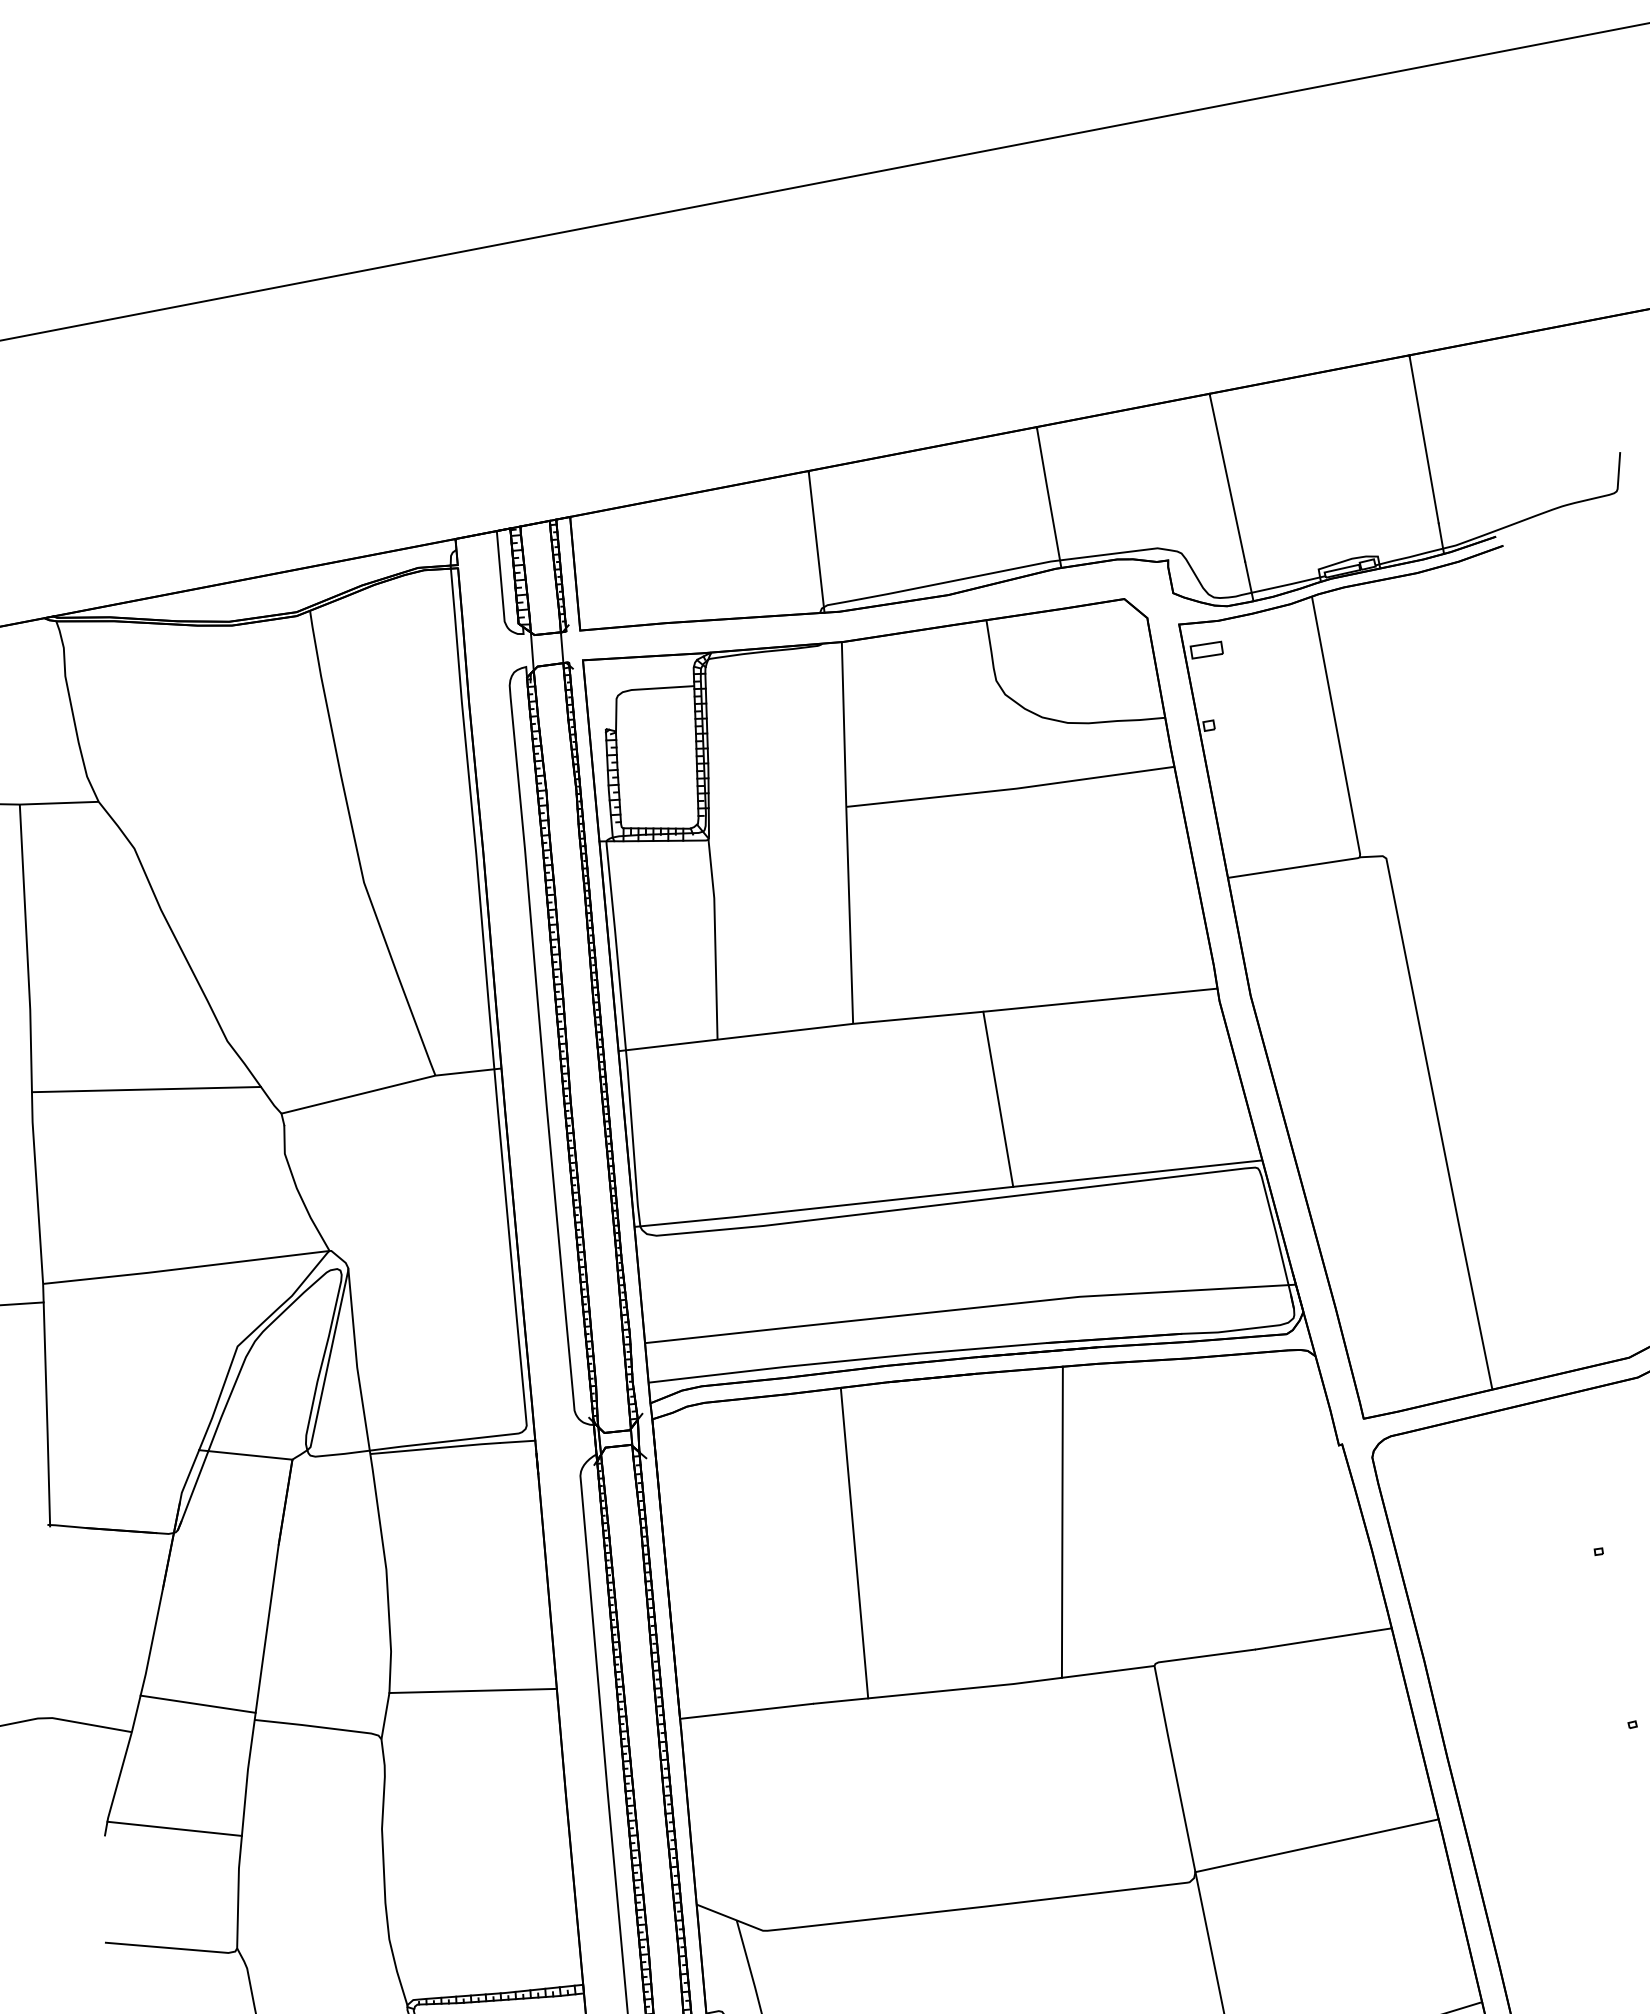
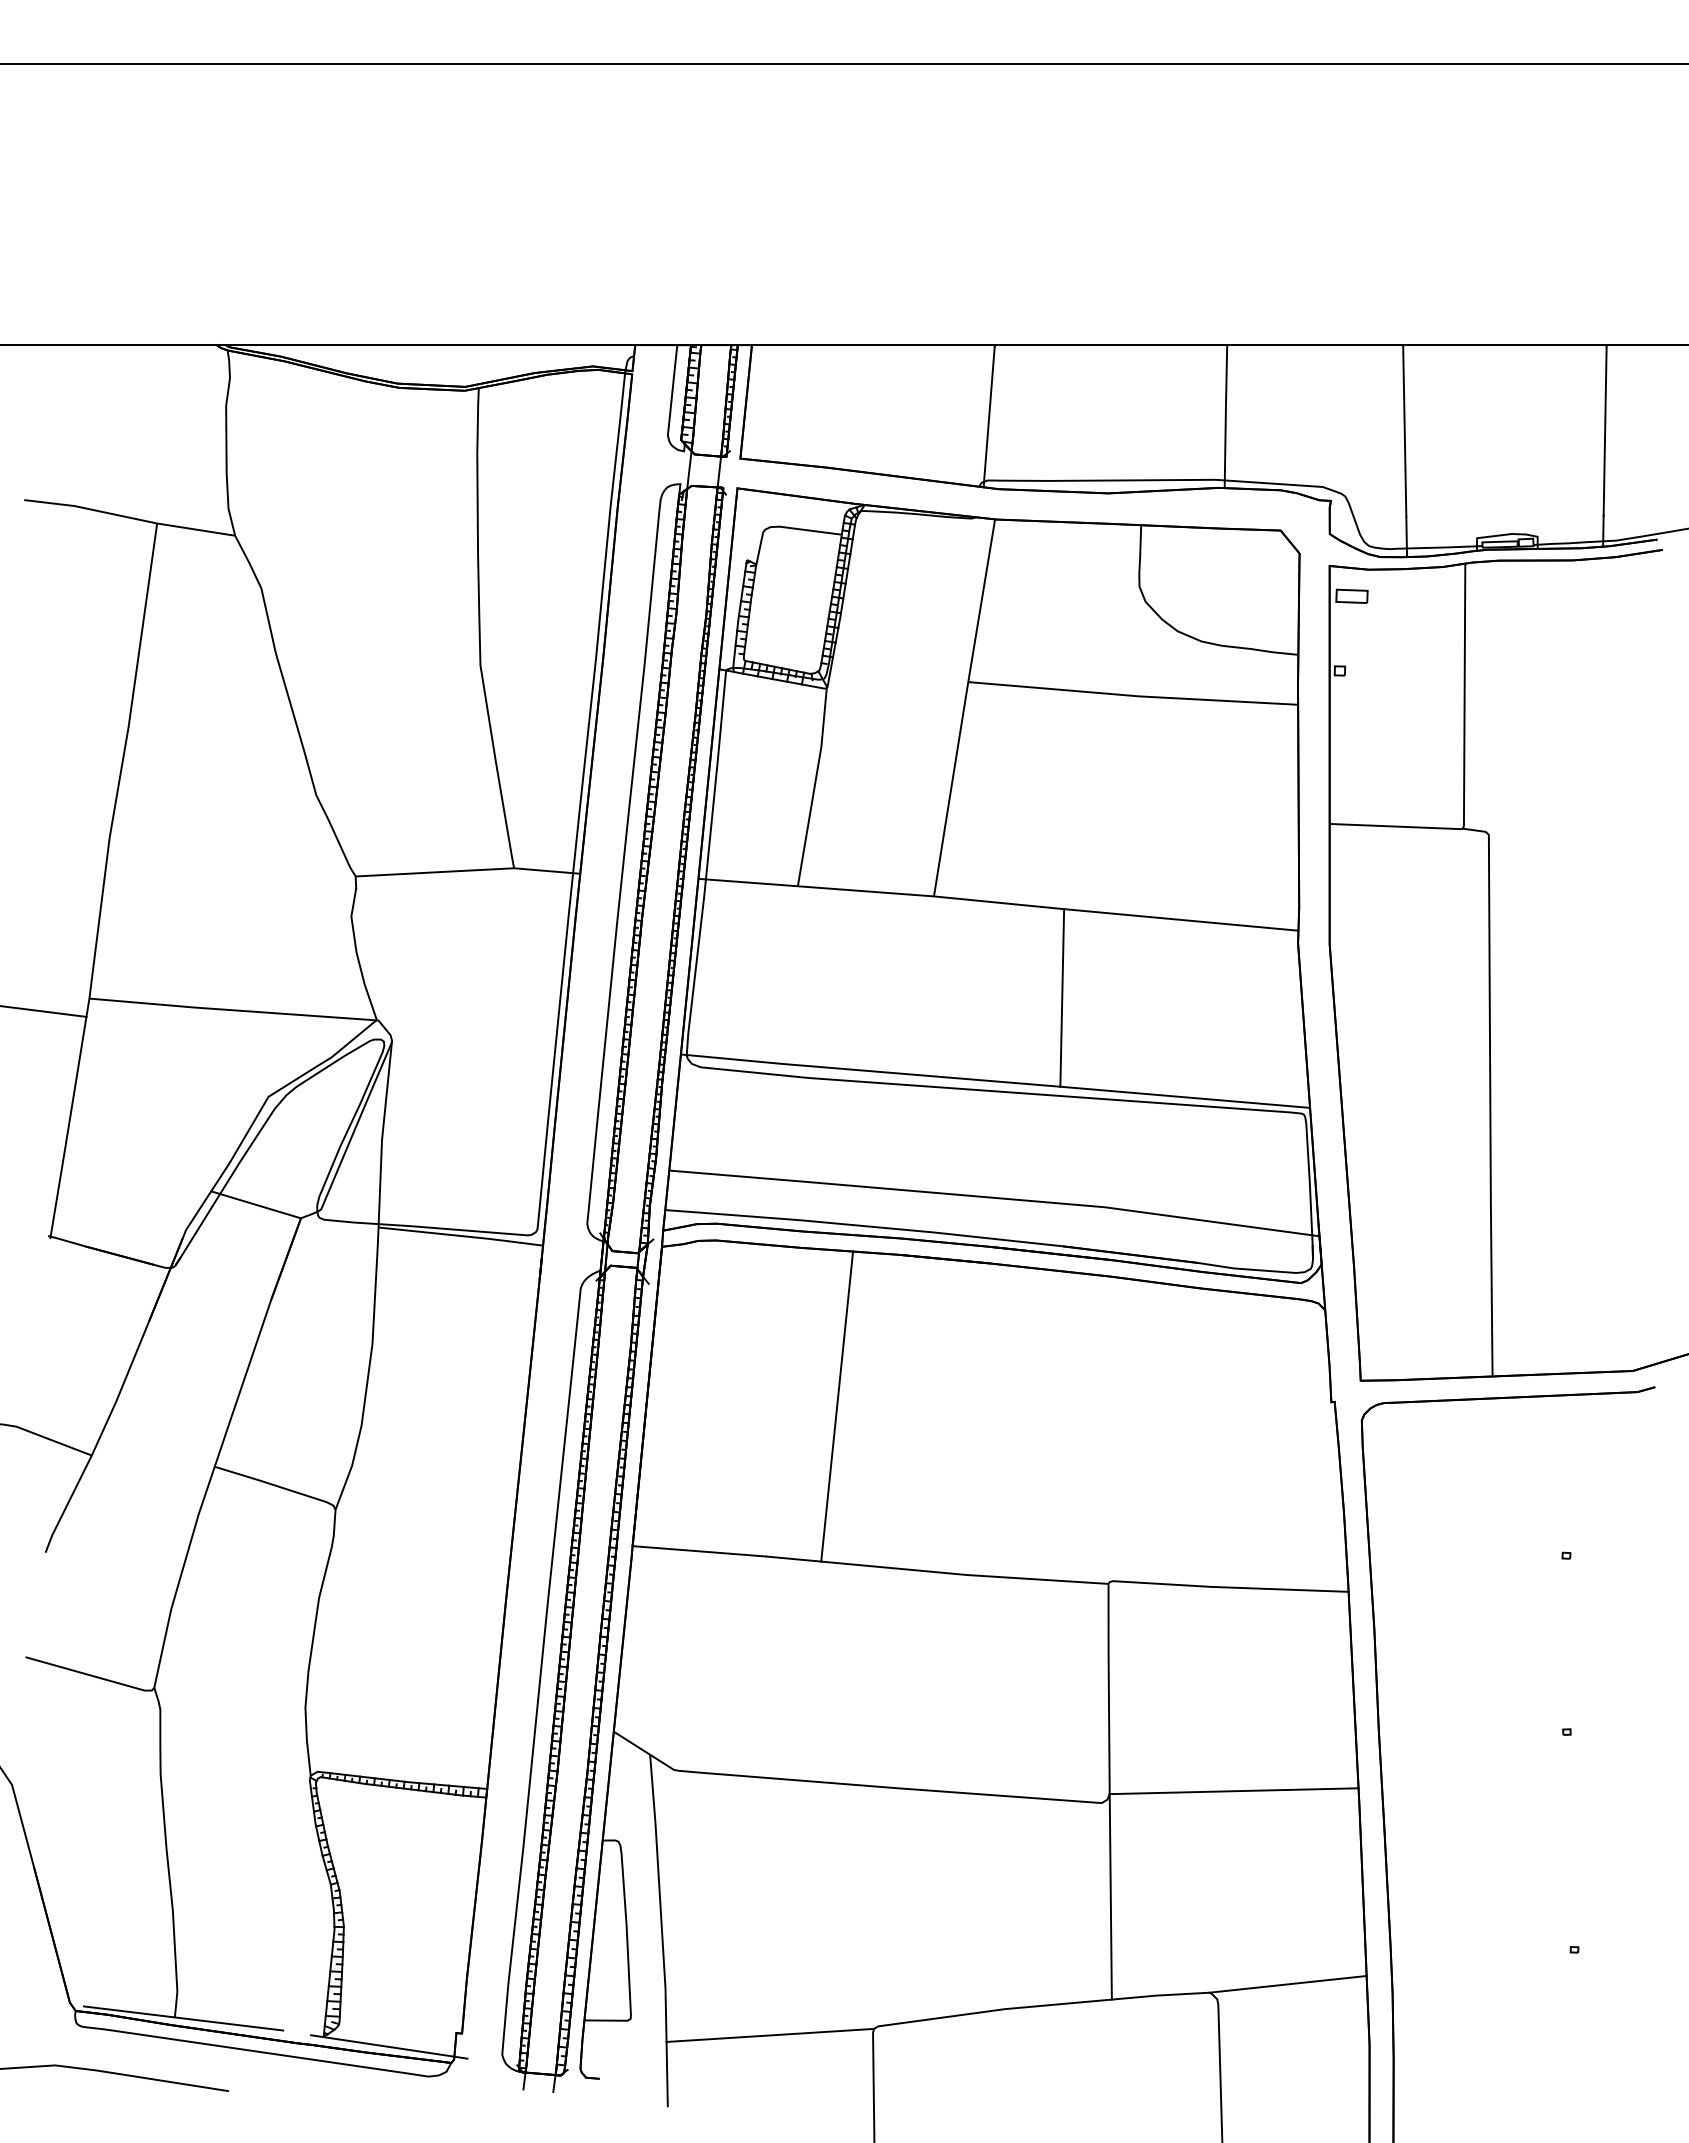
line: (146, 1089) -> (227, 827), removed
line: (1062, 1522) -> (1045, 1425), removed
line: (472, 1690) -> (434, 1479), removed
line: (198, 1704) -> (162, 1440), removed
line: (174, 1828) -> (115, 1558), removed

